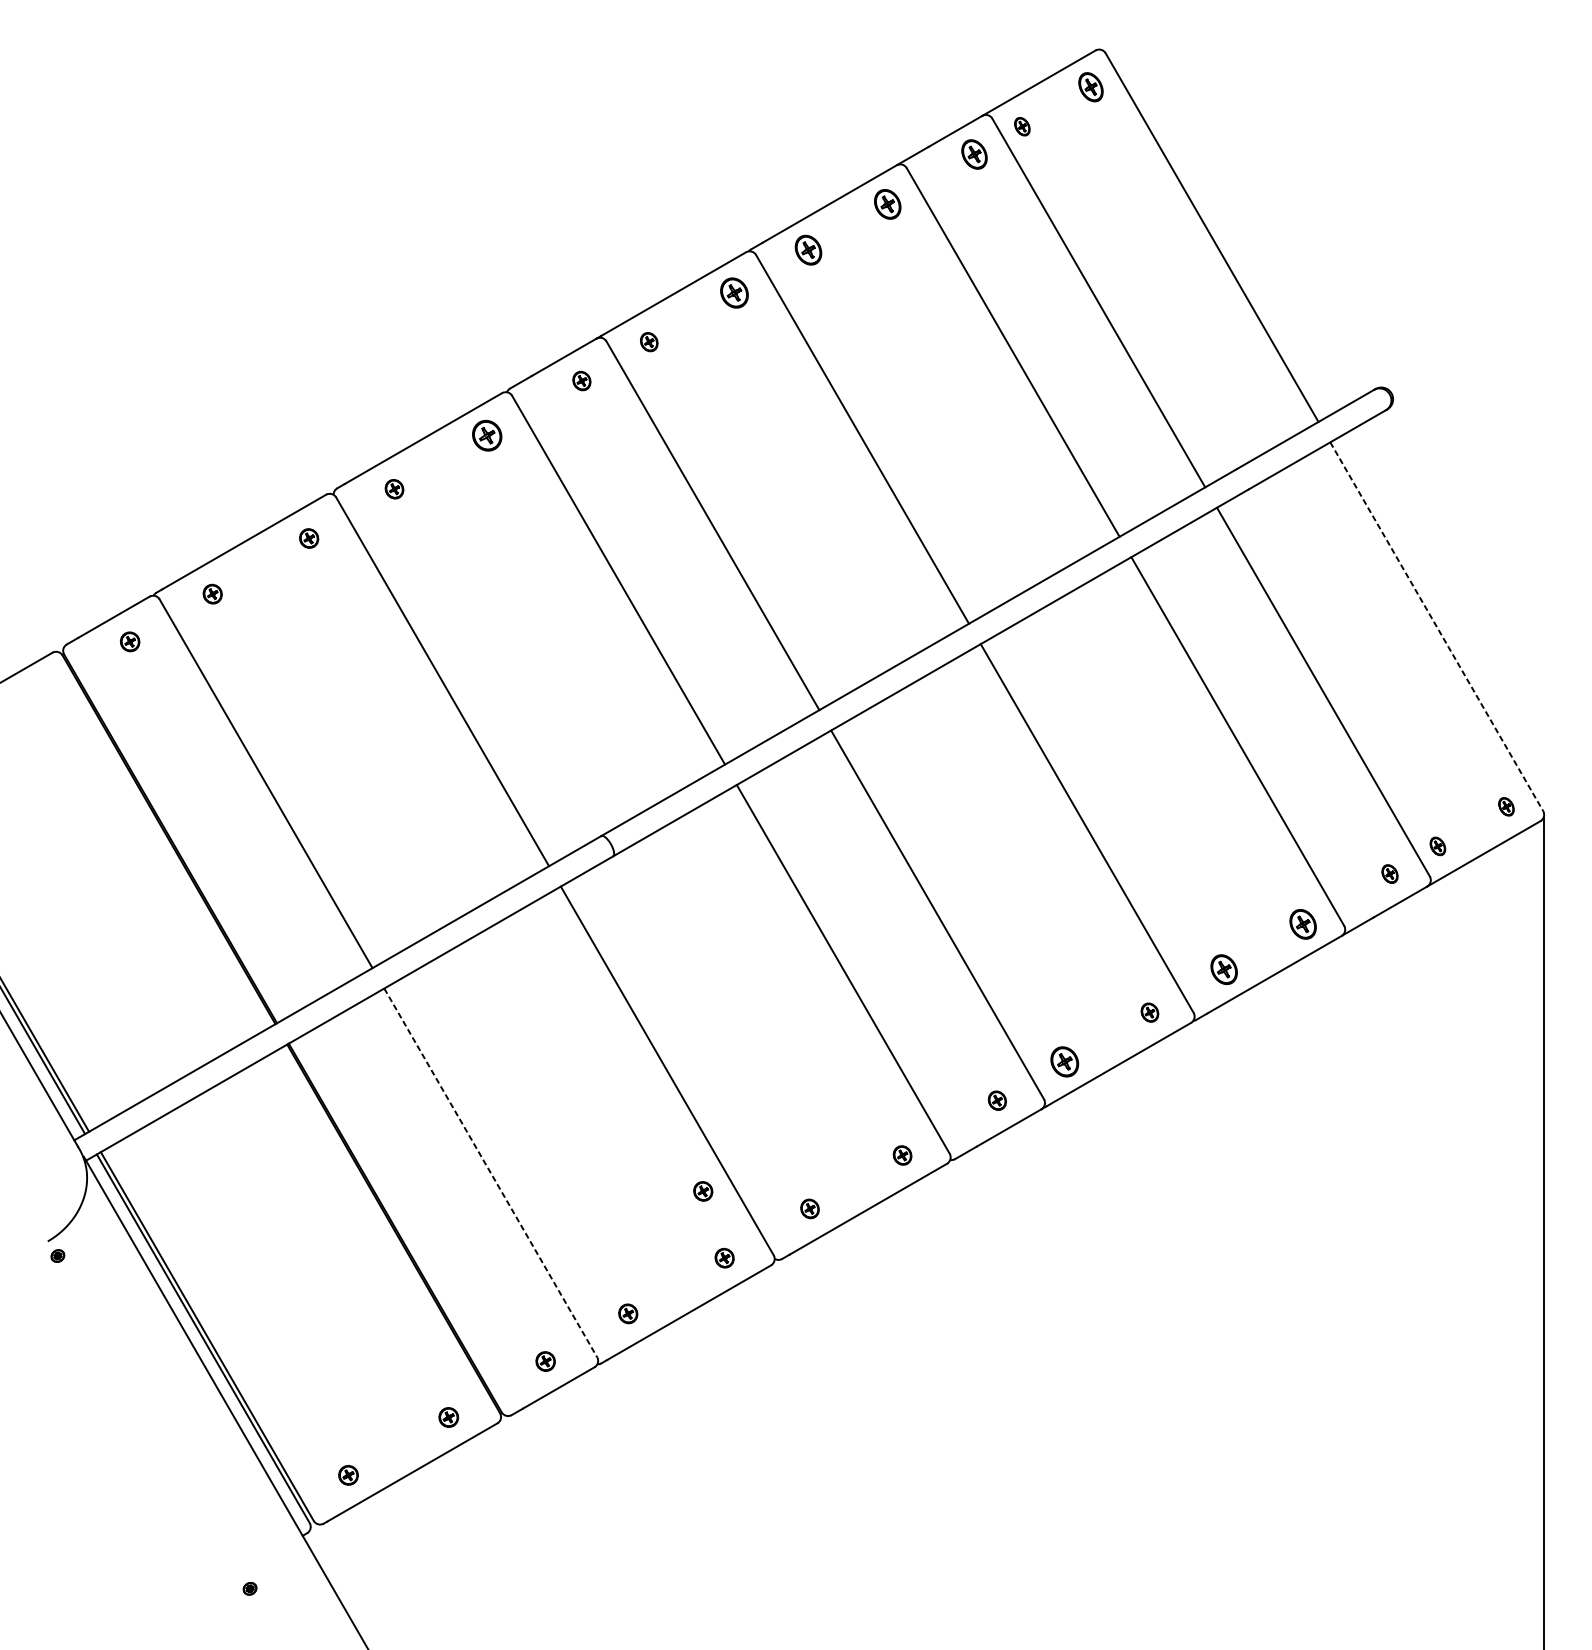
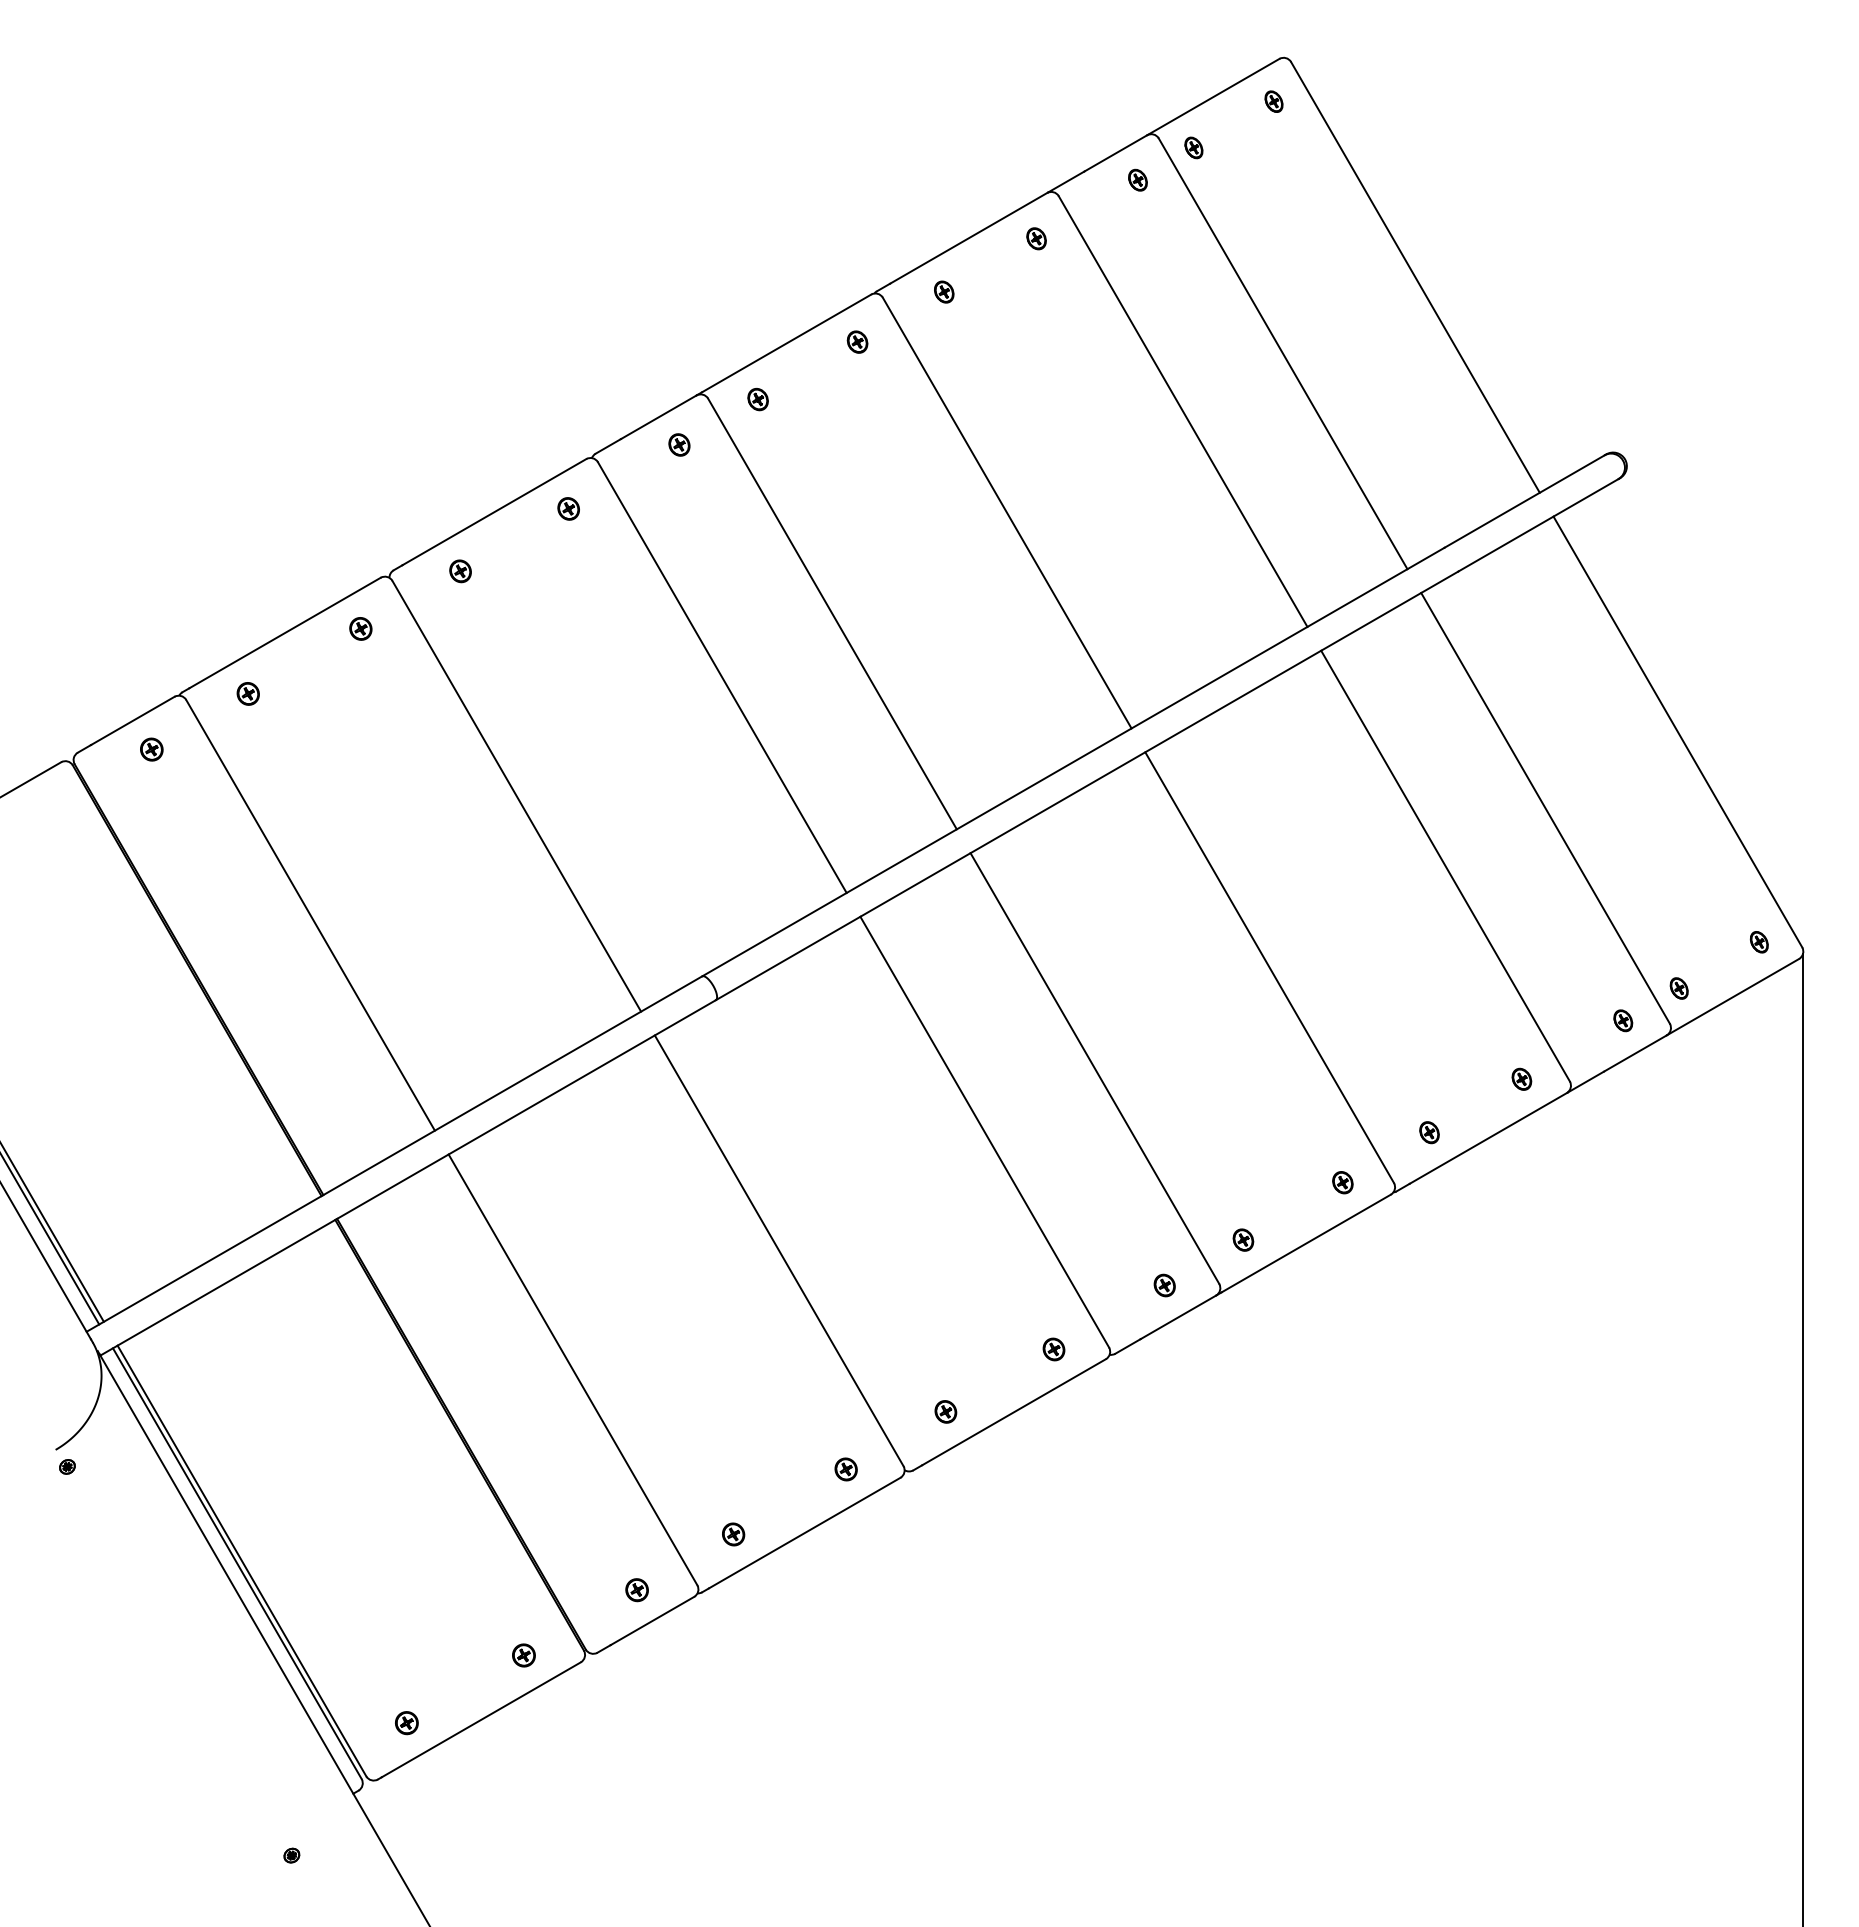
part: (1090, 86) -> (1273, 101), size x0.62
part: (974, 153) -> (1137, 179), size x0.62
part: (887, 204) -> (1036, 238), size x0.62
part: (808, 249) -> (944, 291), size x0.62
part: (734, 292) -> (857, 341), size x0.62
part: (486, 435) -> (568, 508), size x0.62
line: (1436, 626) -> (1677, 731), dashed -> solid
part: (1302, 923) -> (1521, 1078), size x0.62
part: (1224, 969) -> (1429, 1132), size x0.62
part: (1064, 1061) -> (1243, 1239), size x0.62
line: (490, 1172) -> (572, 1369), dashed -> solid
part: (702, 1191) -> (820, 1391), removed

